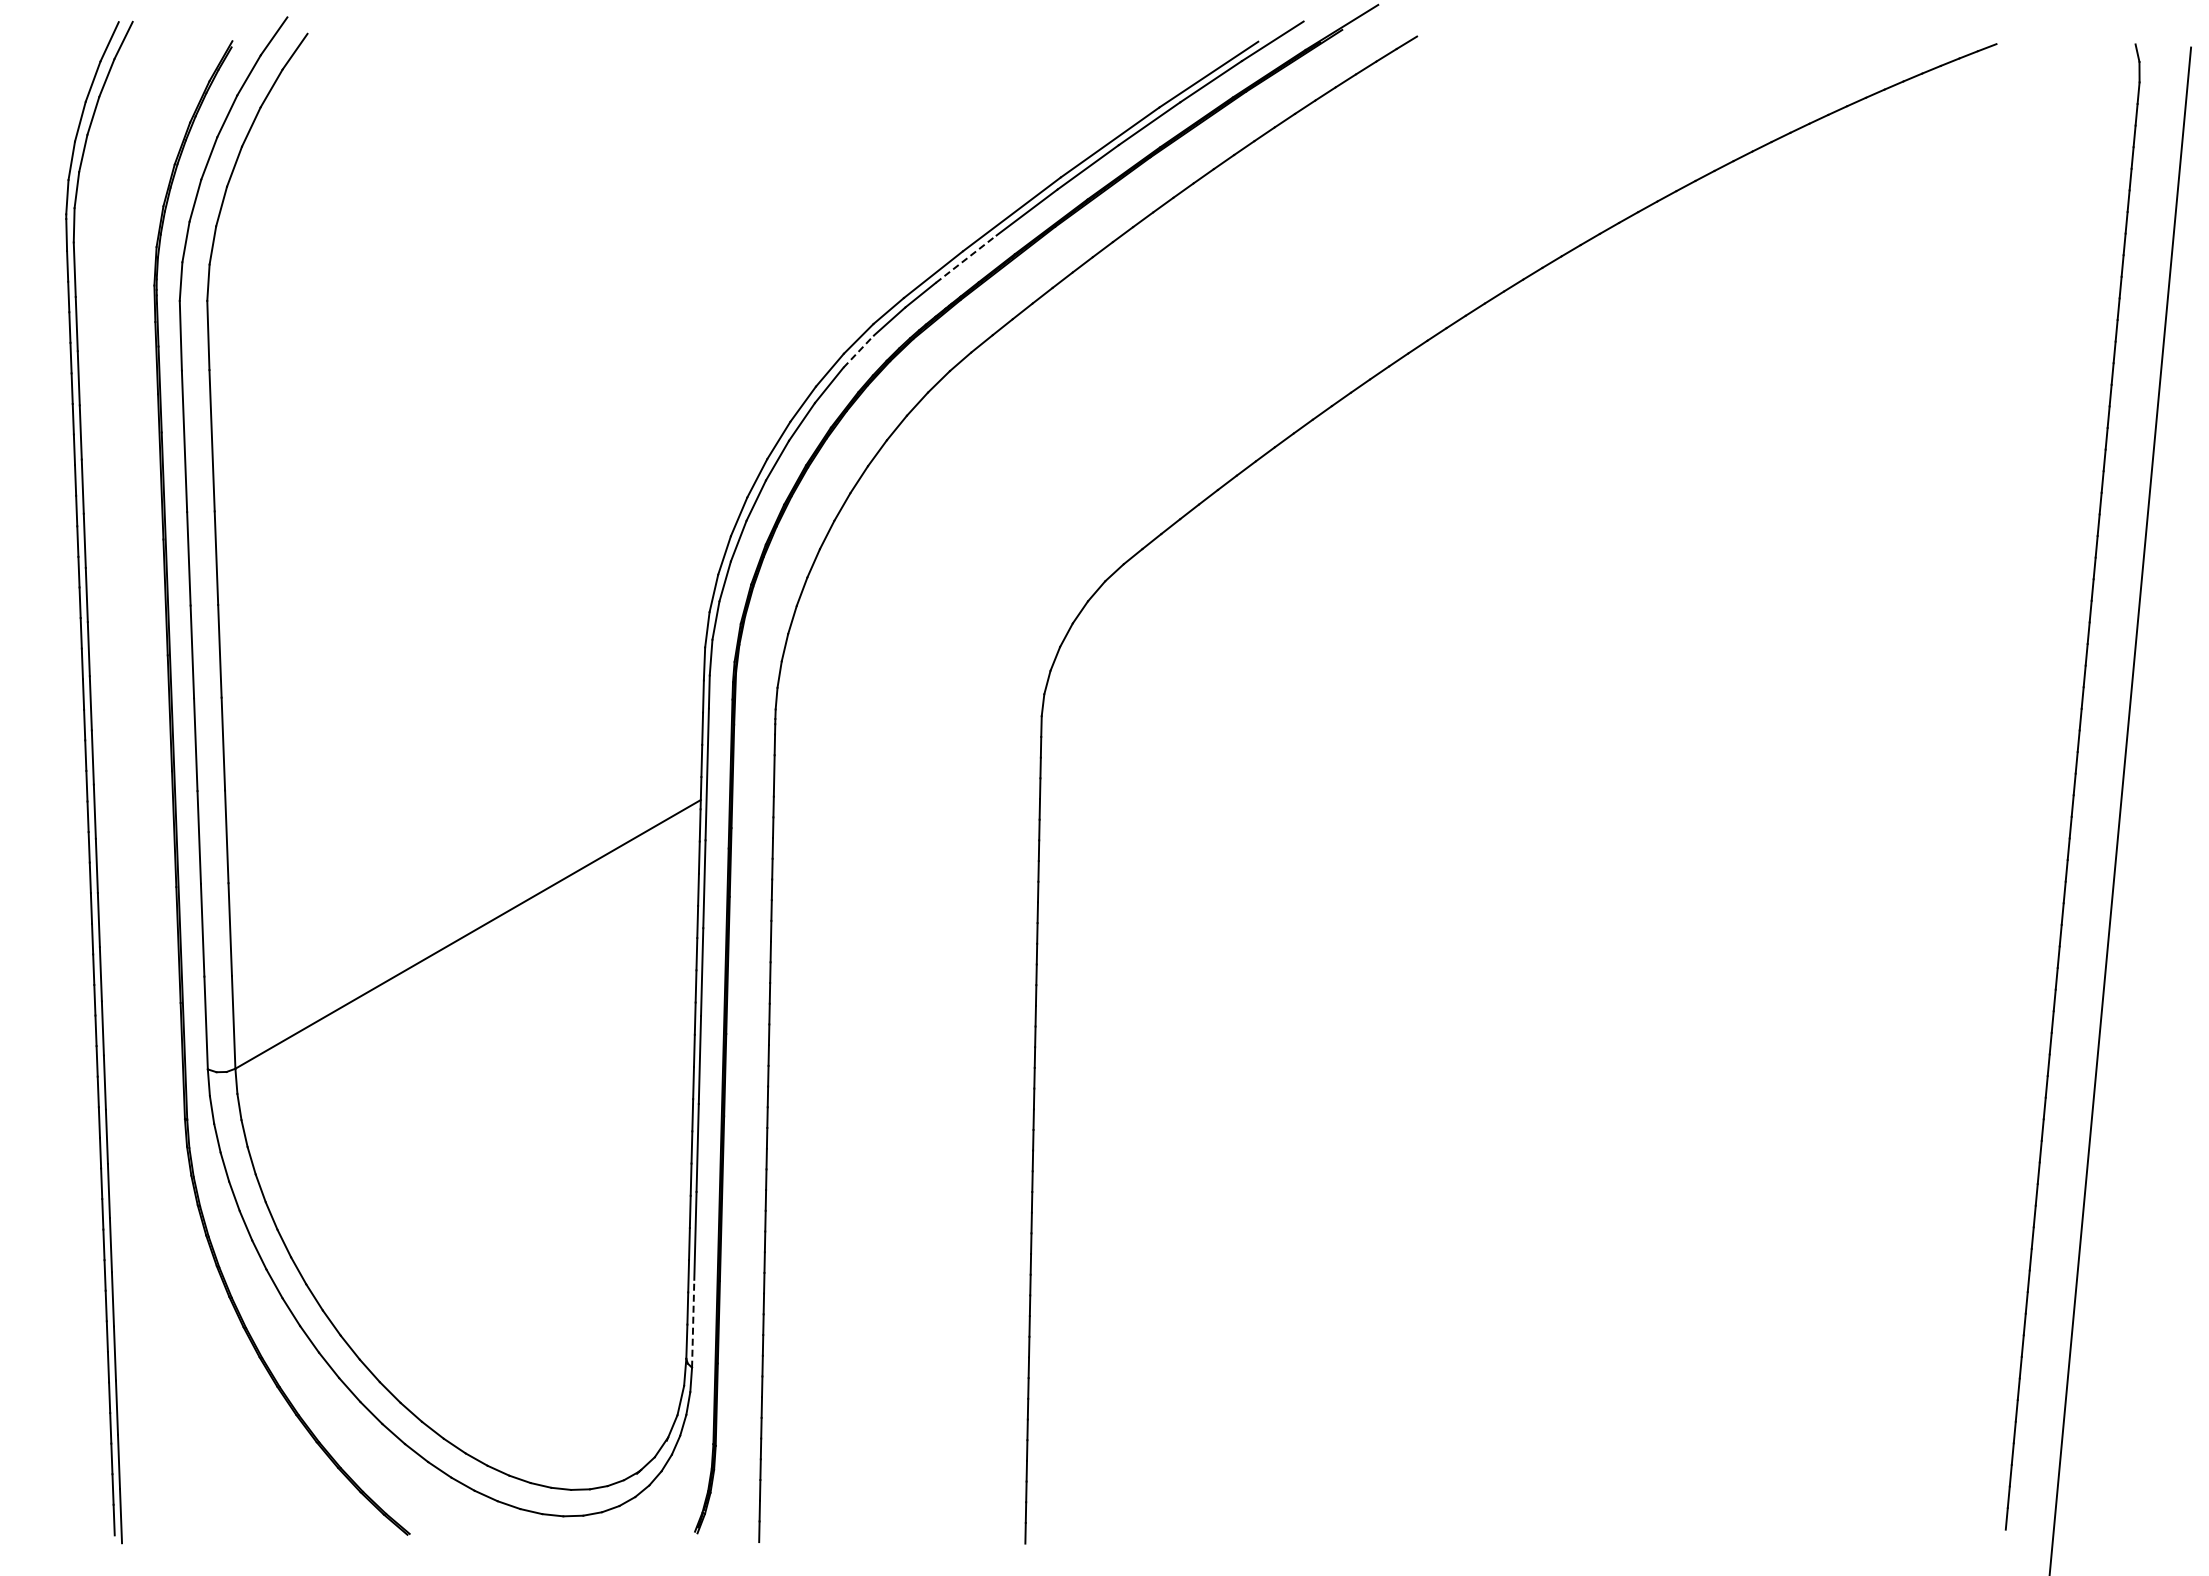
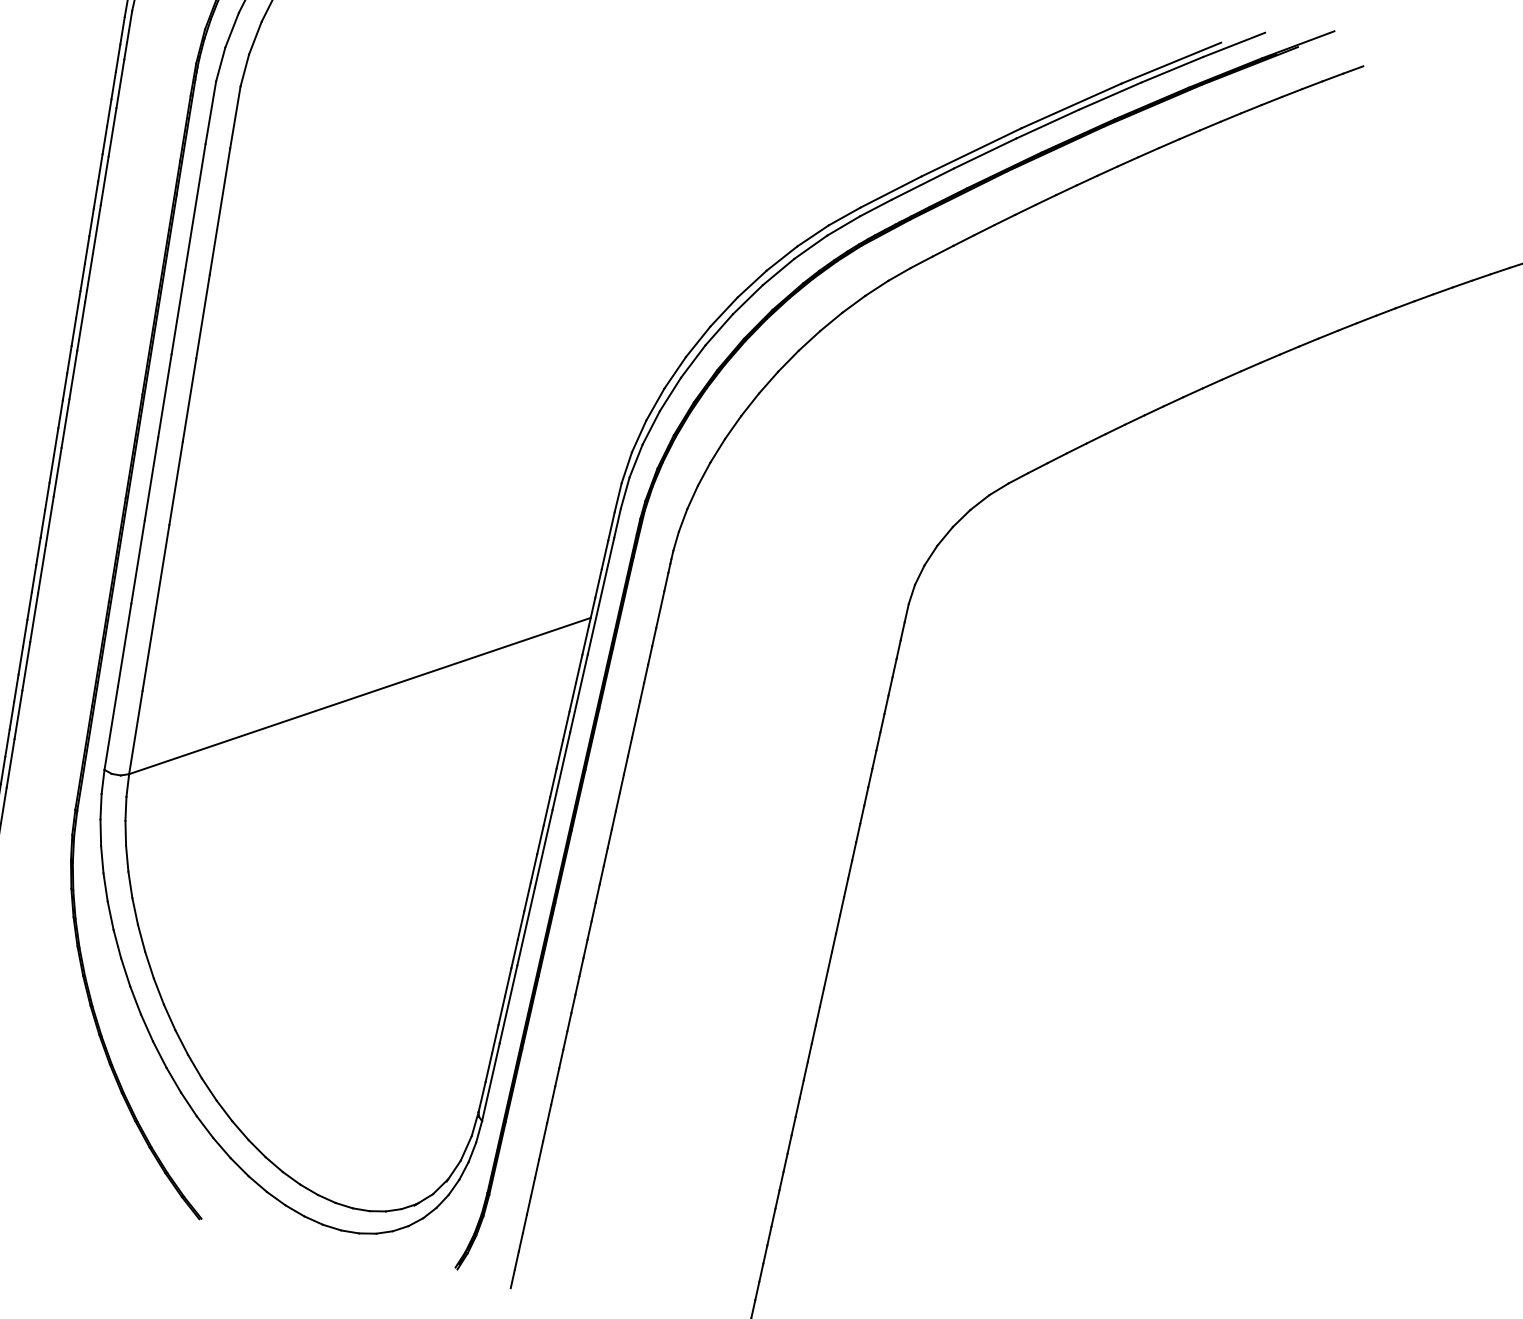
line: (966, 259) -> (923, 184), dashed -> solid
line: (859, 351) -> (811, 247), dashed -> solid
line: (693, 1323) -> (491, 1082), dashed -> solid

